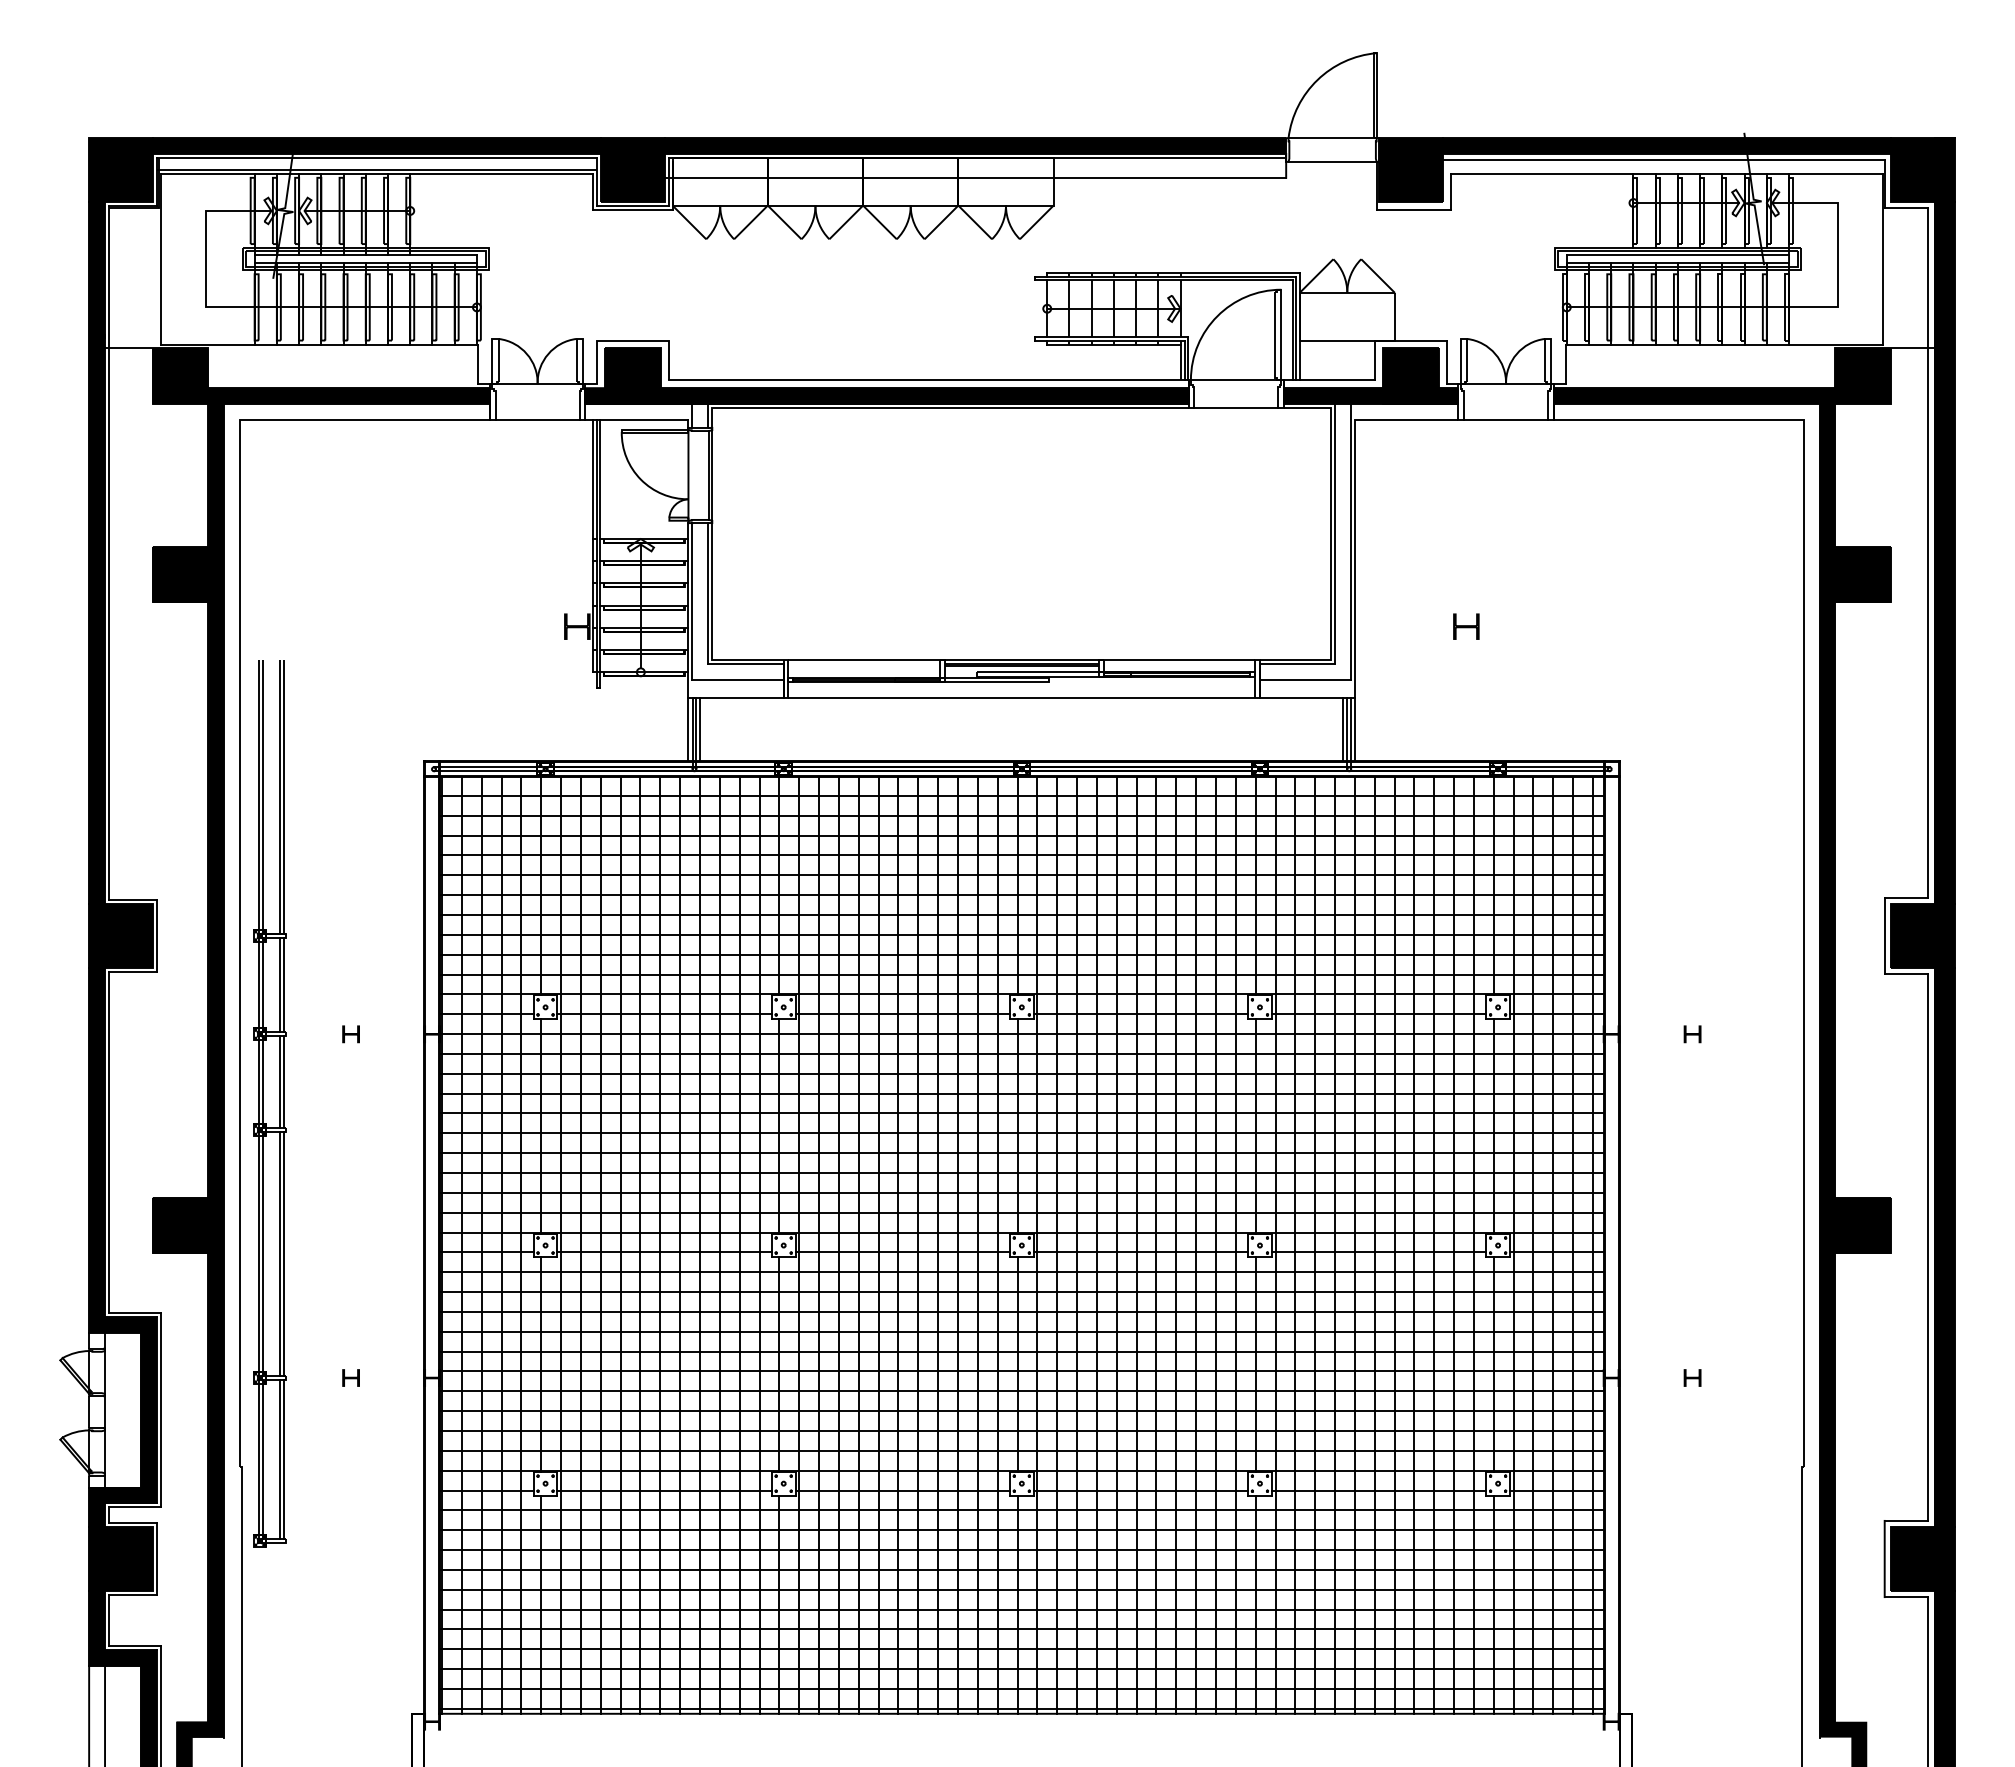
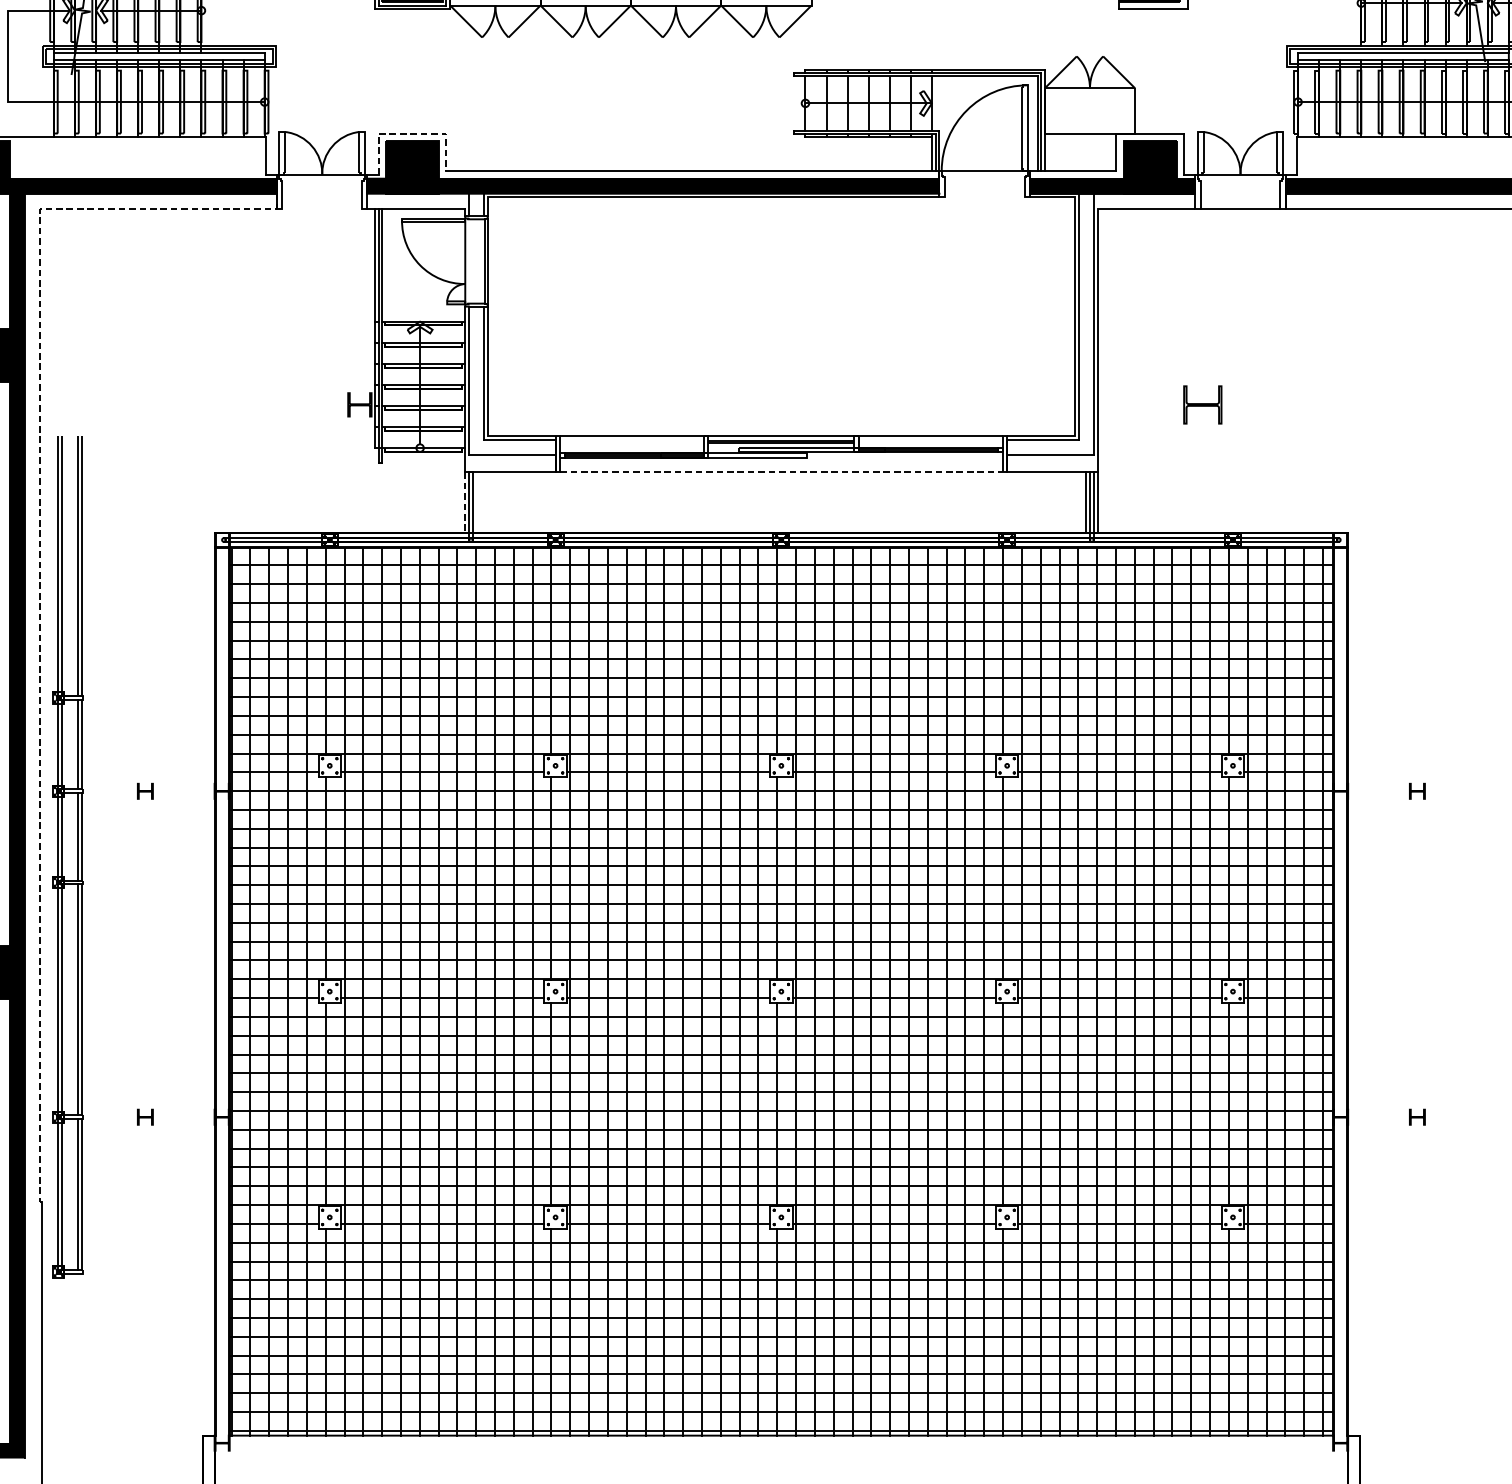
line: (630, 340) -> (410, 133), solid -> dashed
line: (1236, 408) -> (984, 197), removed
line: (537, 419) -> (322, 208), removed
part: (1466, 626) -> (1203, 404), size x1.6
line: (1022, 697) -> (782, 471), solid -> dashed
line: (688, 729) -> (465, 502), solid -> dashed
line: (700, 729) -> (476, 502), removed
line: (239, 809) -> (39, 578), solid -> dashed

